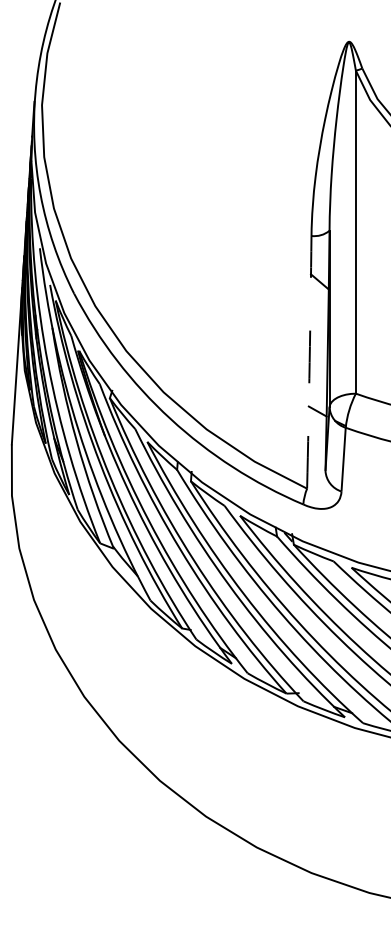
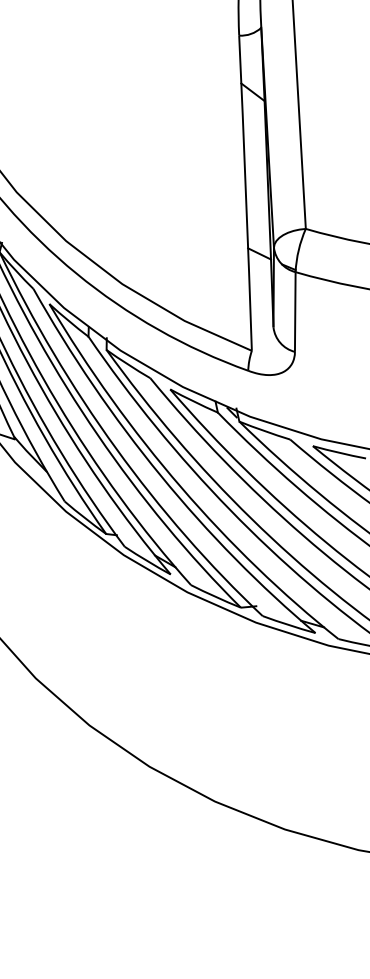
arc: (309, 362) -> (245, 193), dashed -> solid

